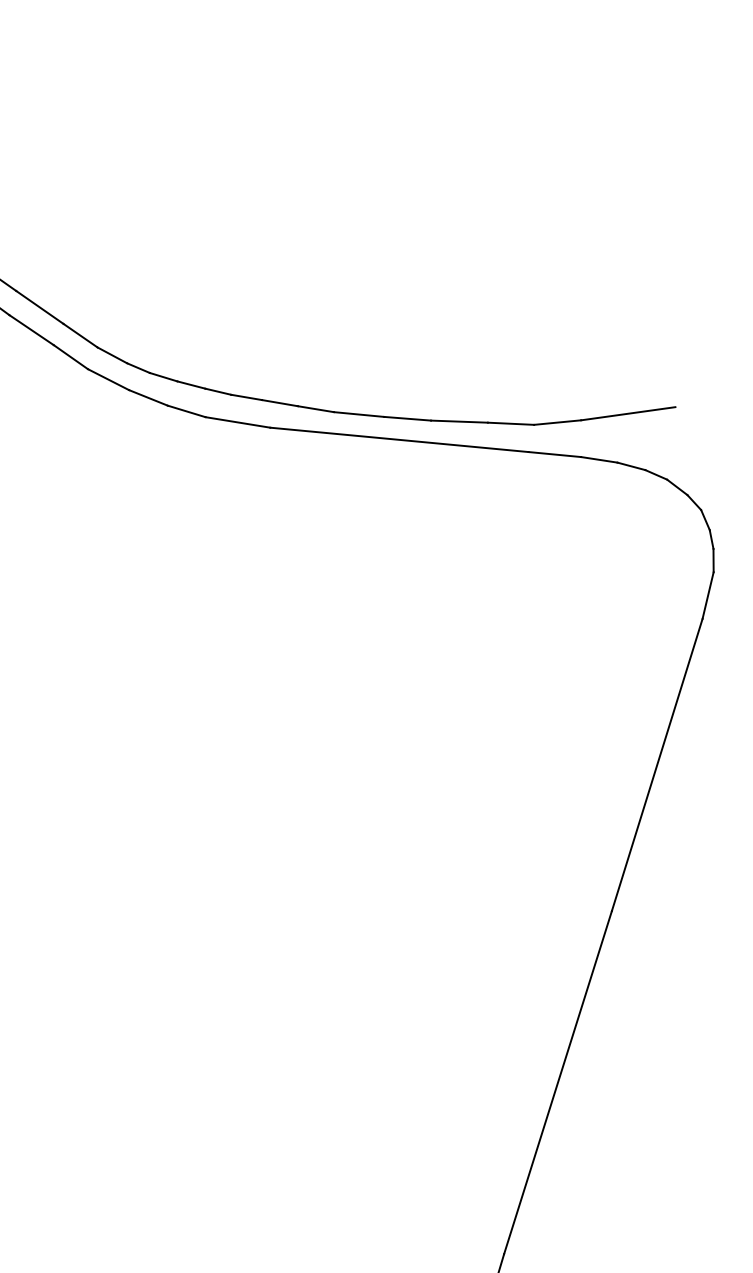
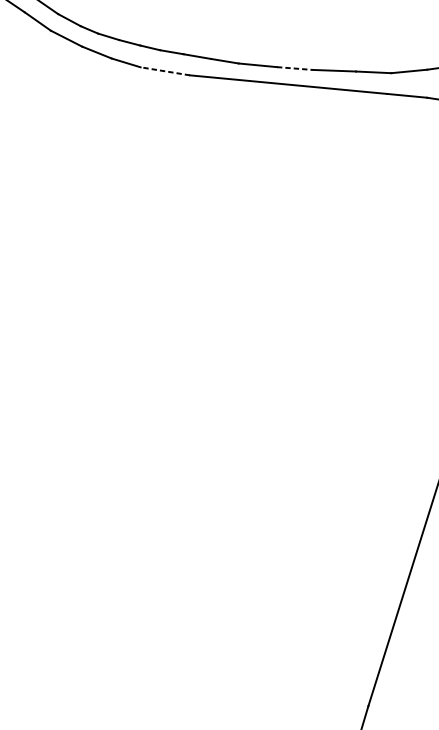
line: (408, 418) -> (295, 68), solid -> dashed
line: (237, 422) -> (164, 71), solid -> dashed

